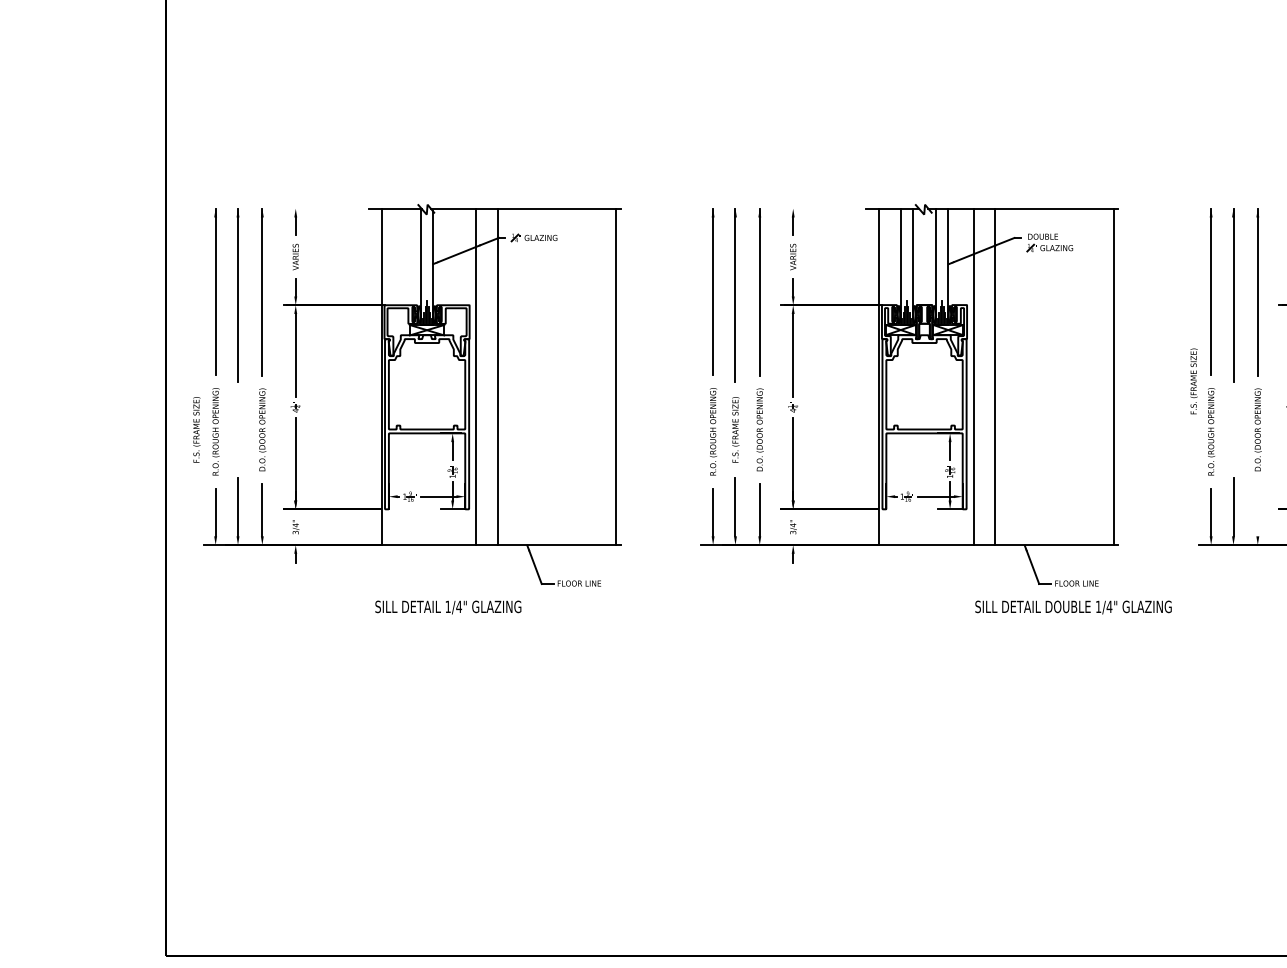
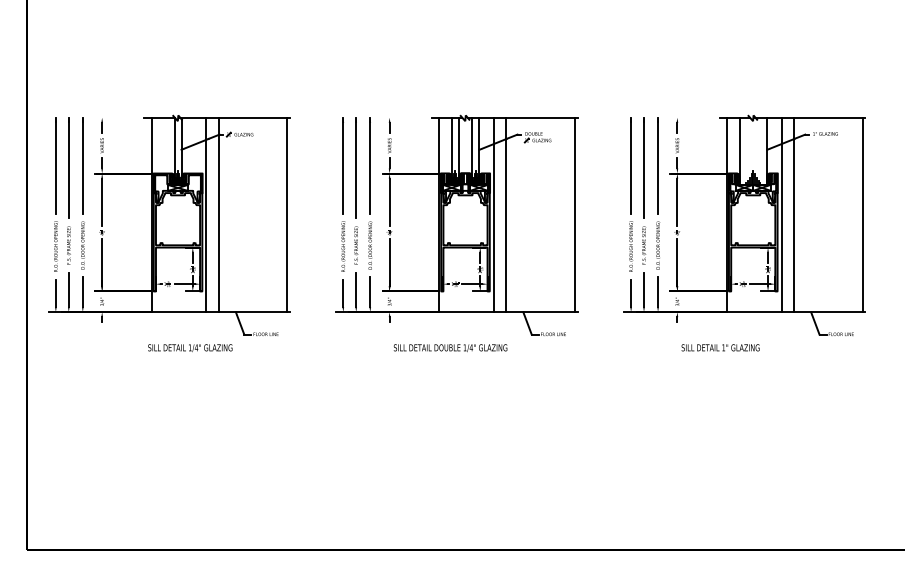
text: (1194, 381) -> (644, 245), moved
text: (195, 429) -> (68, 245), moved
line: (1258, 509) -> (658, 291), added
text: (1073, 608) -> (450, 348), moved

